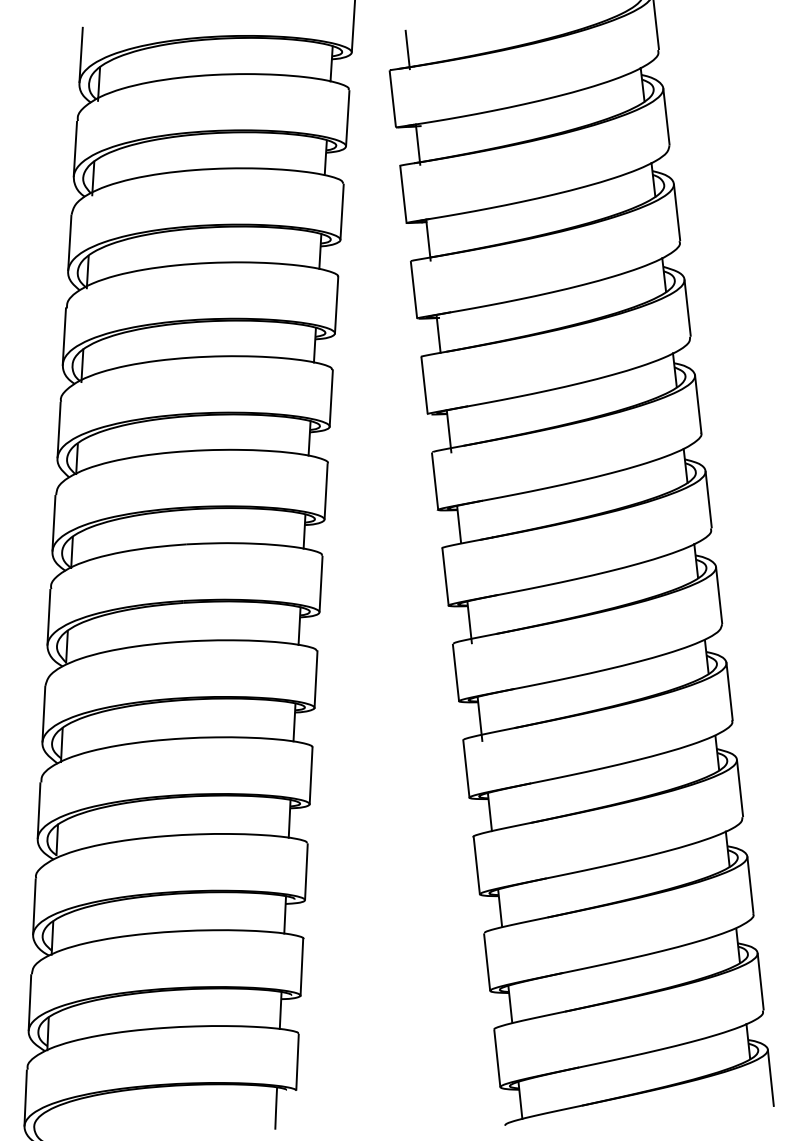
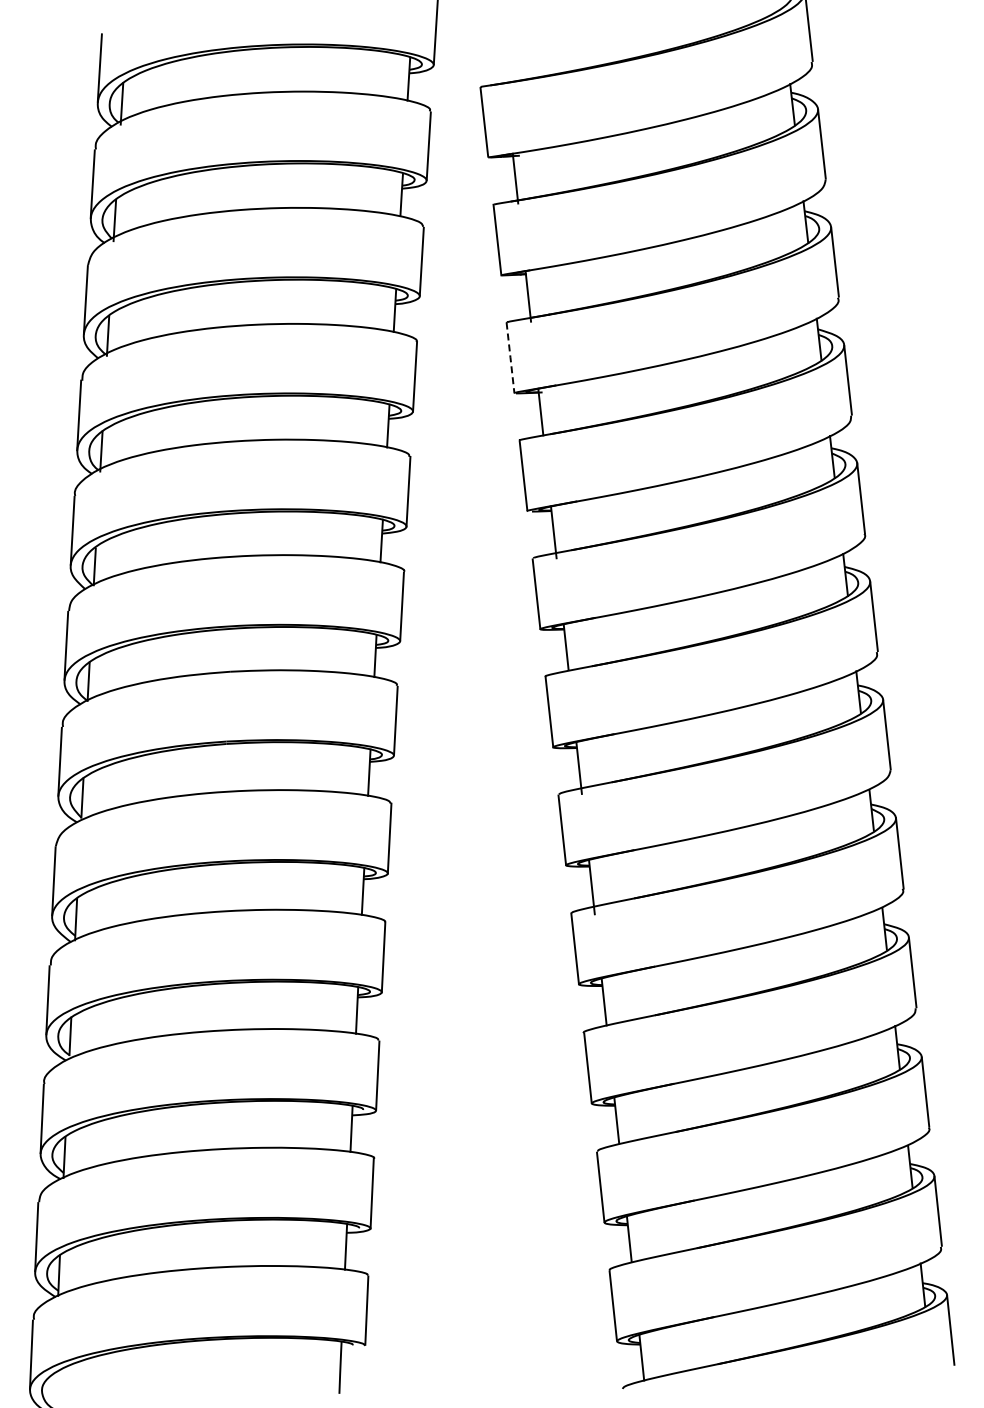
line: (407, 49) -> (502, 61), removed
line: (413, 289) -> (510, 357), solid -> dashed

